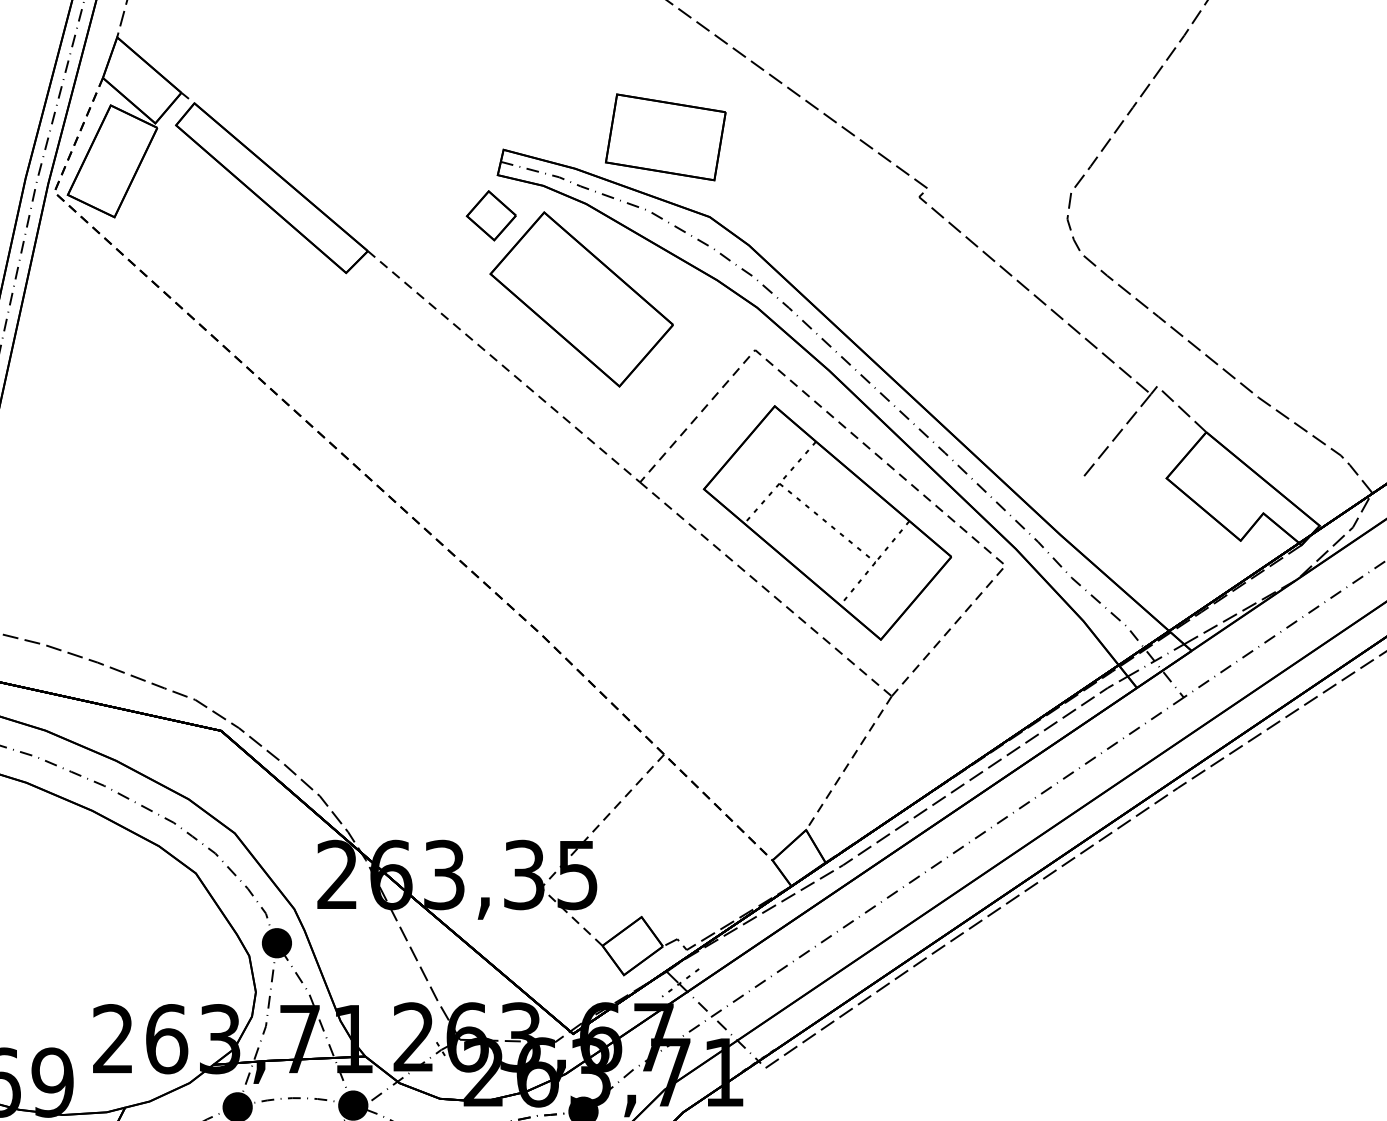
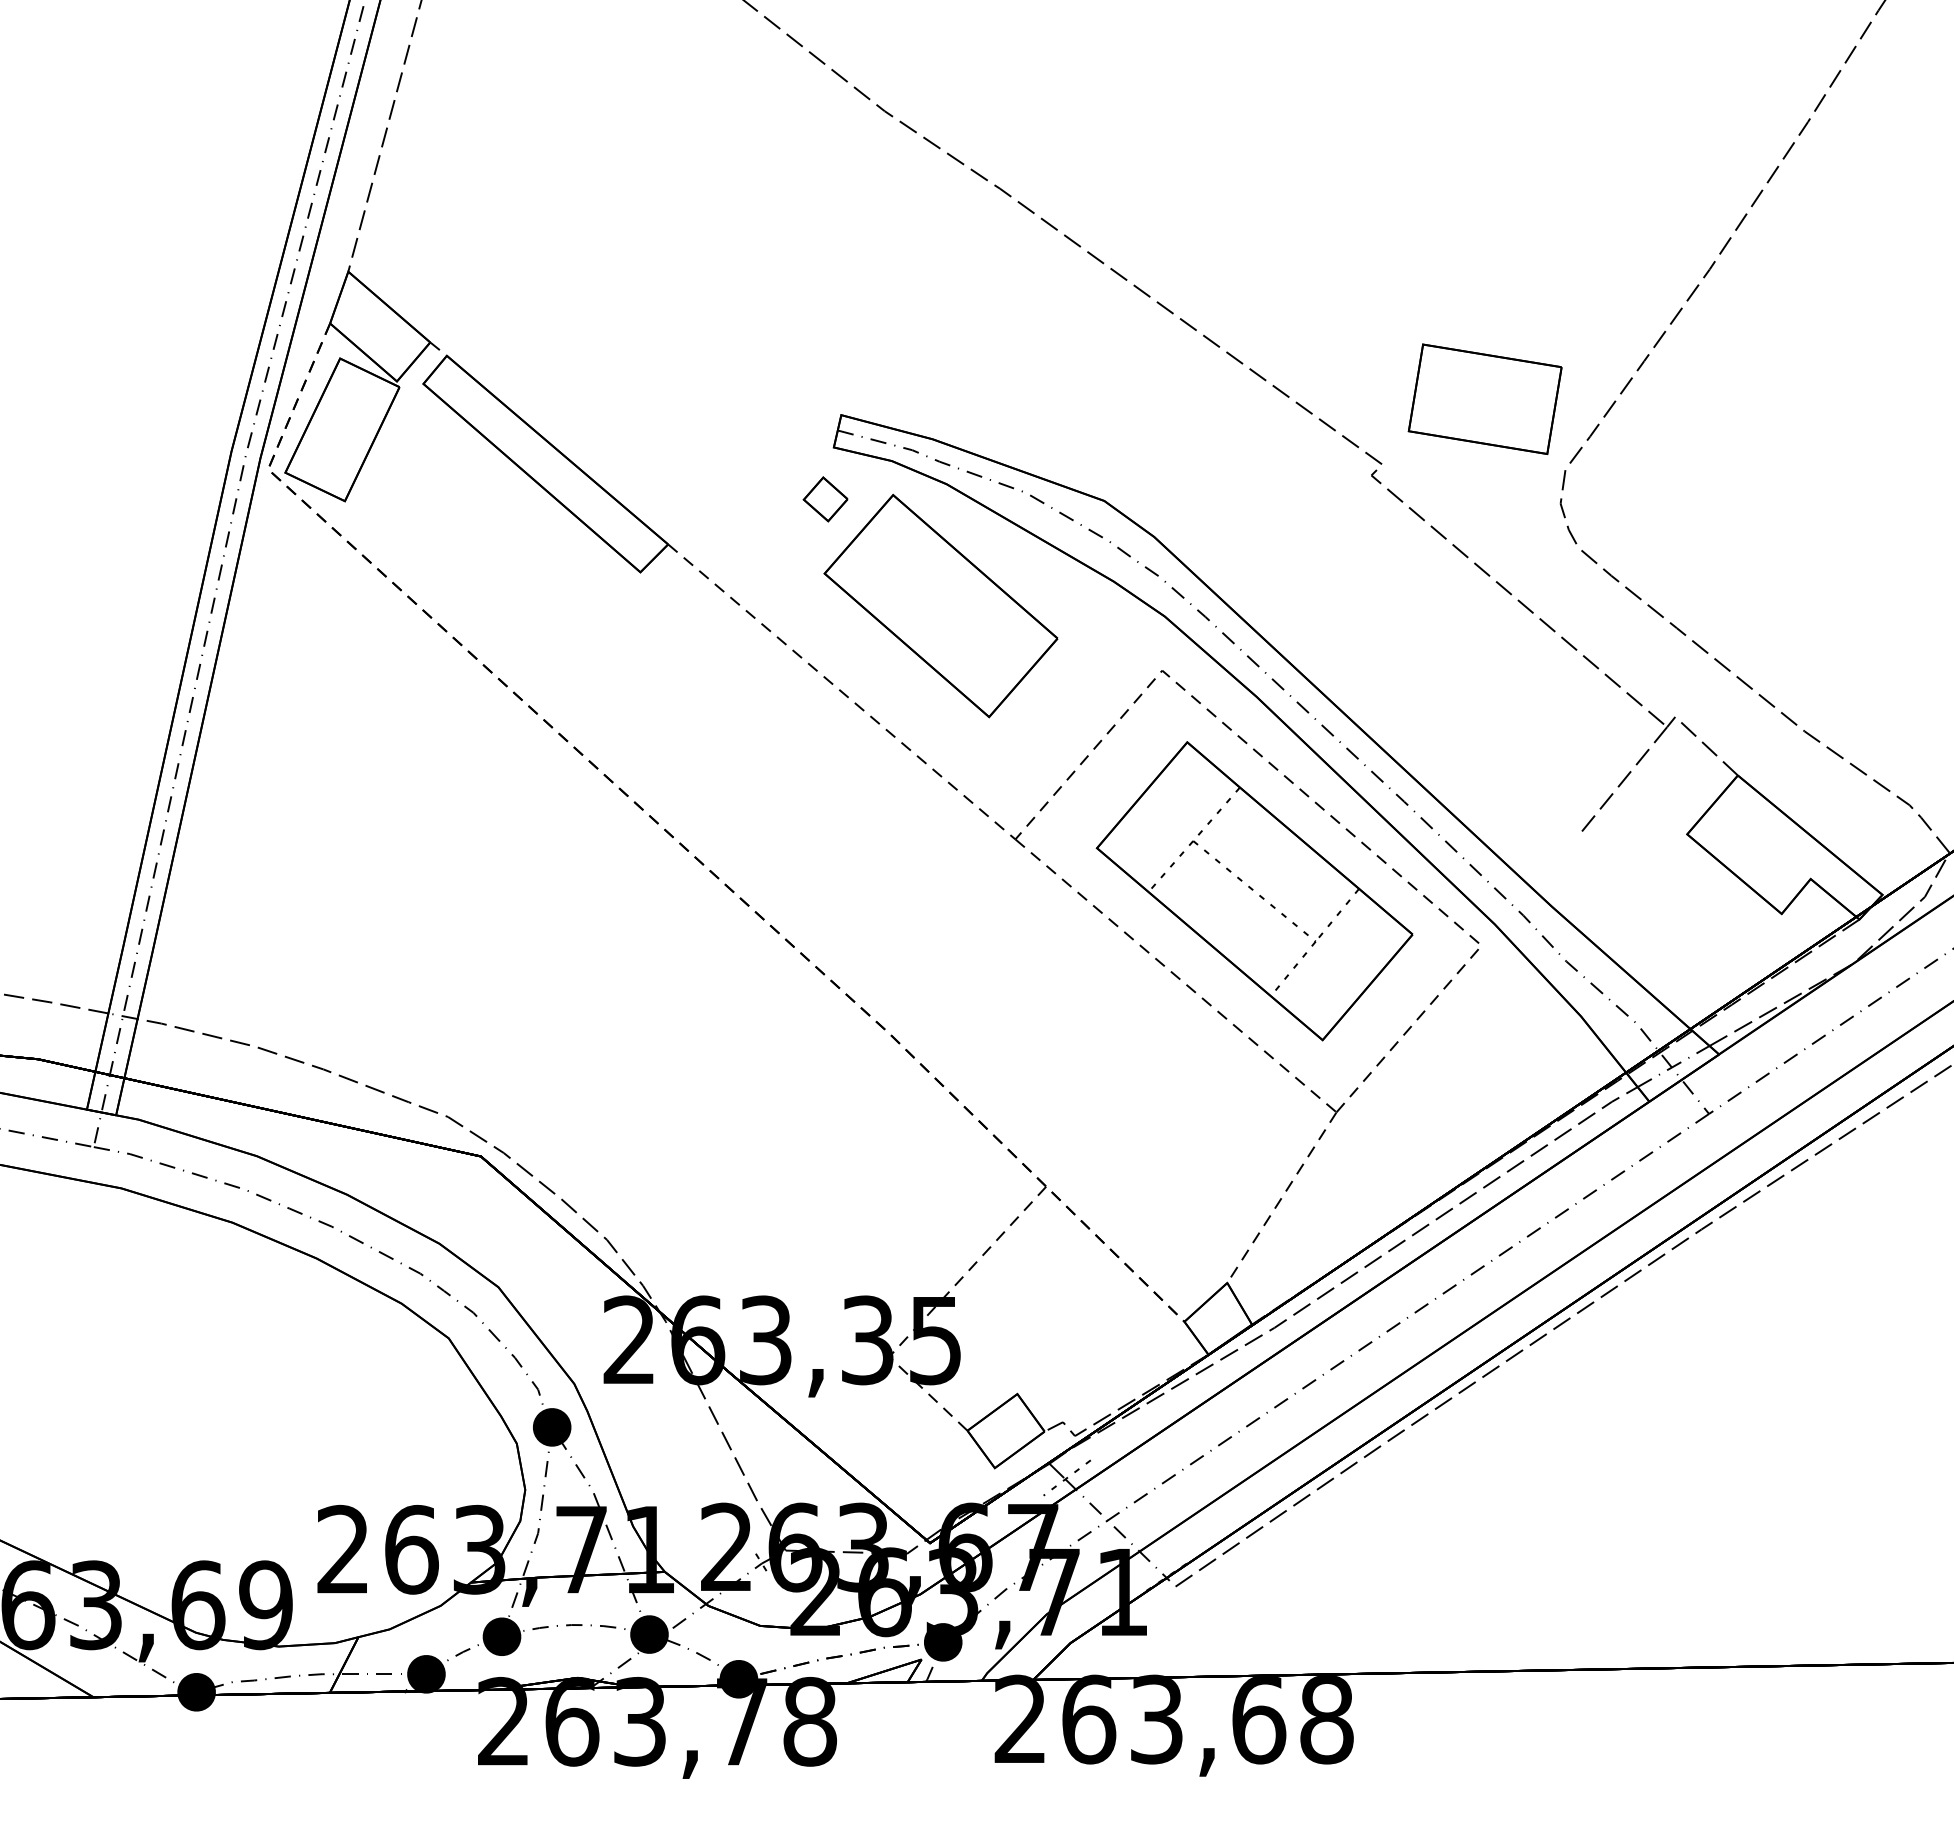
part: (665, 136) -> (1484, 398), moved
part: (491, 215) -> (825, 499), size x0.7

